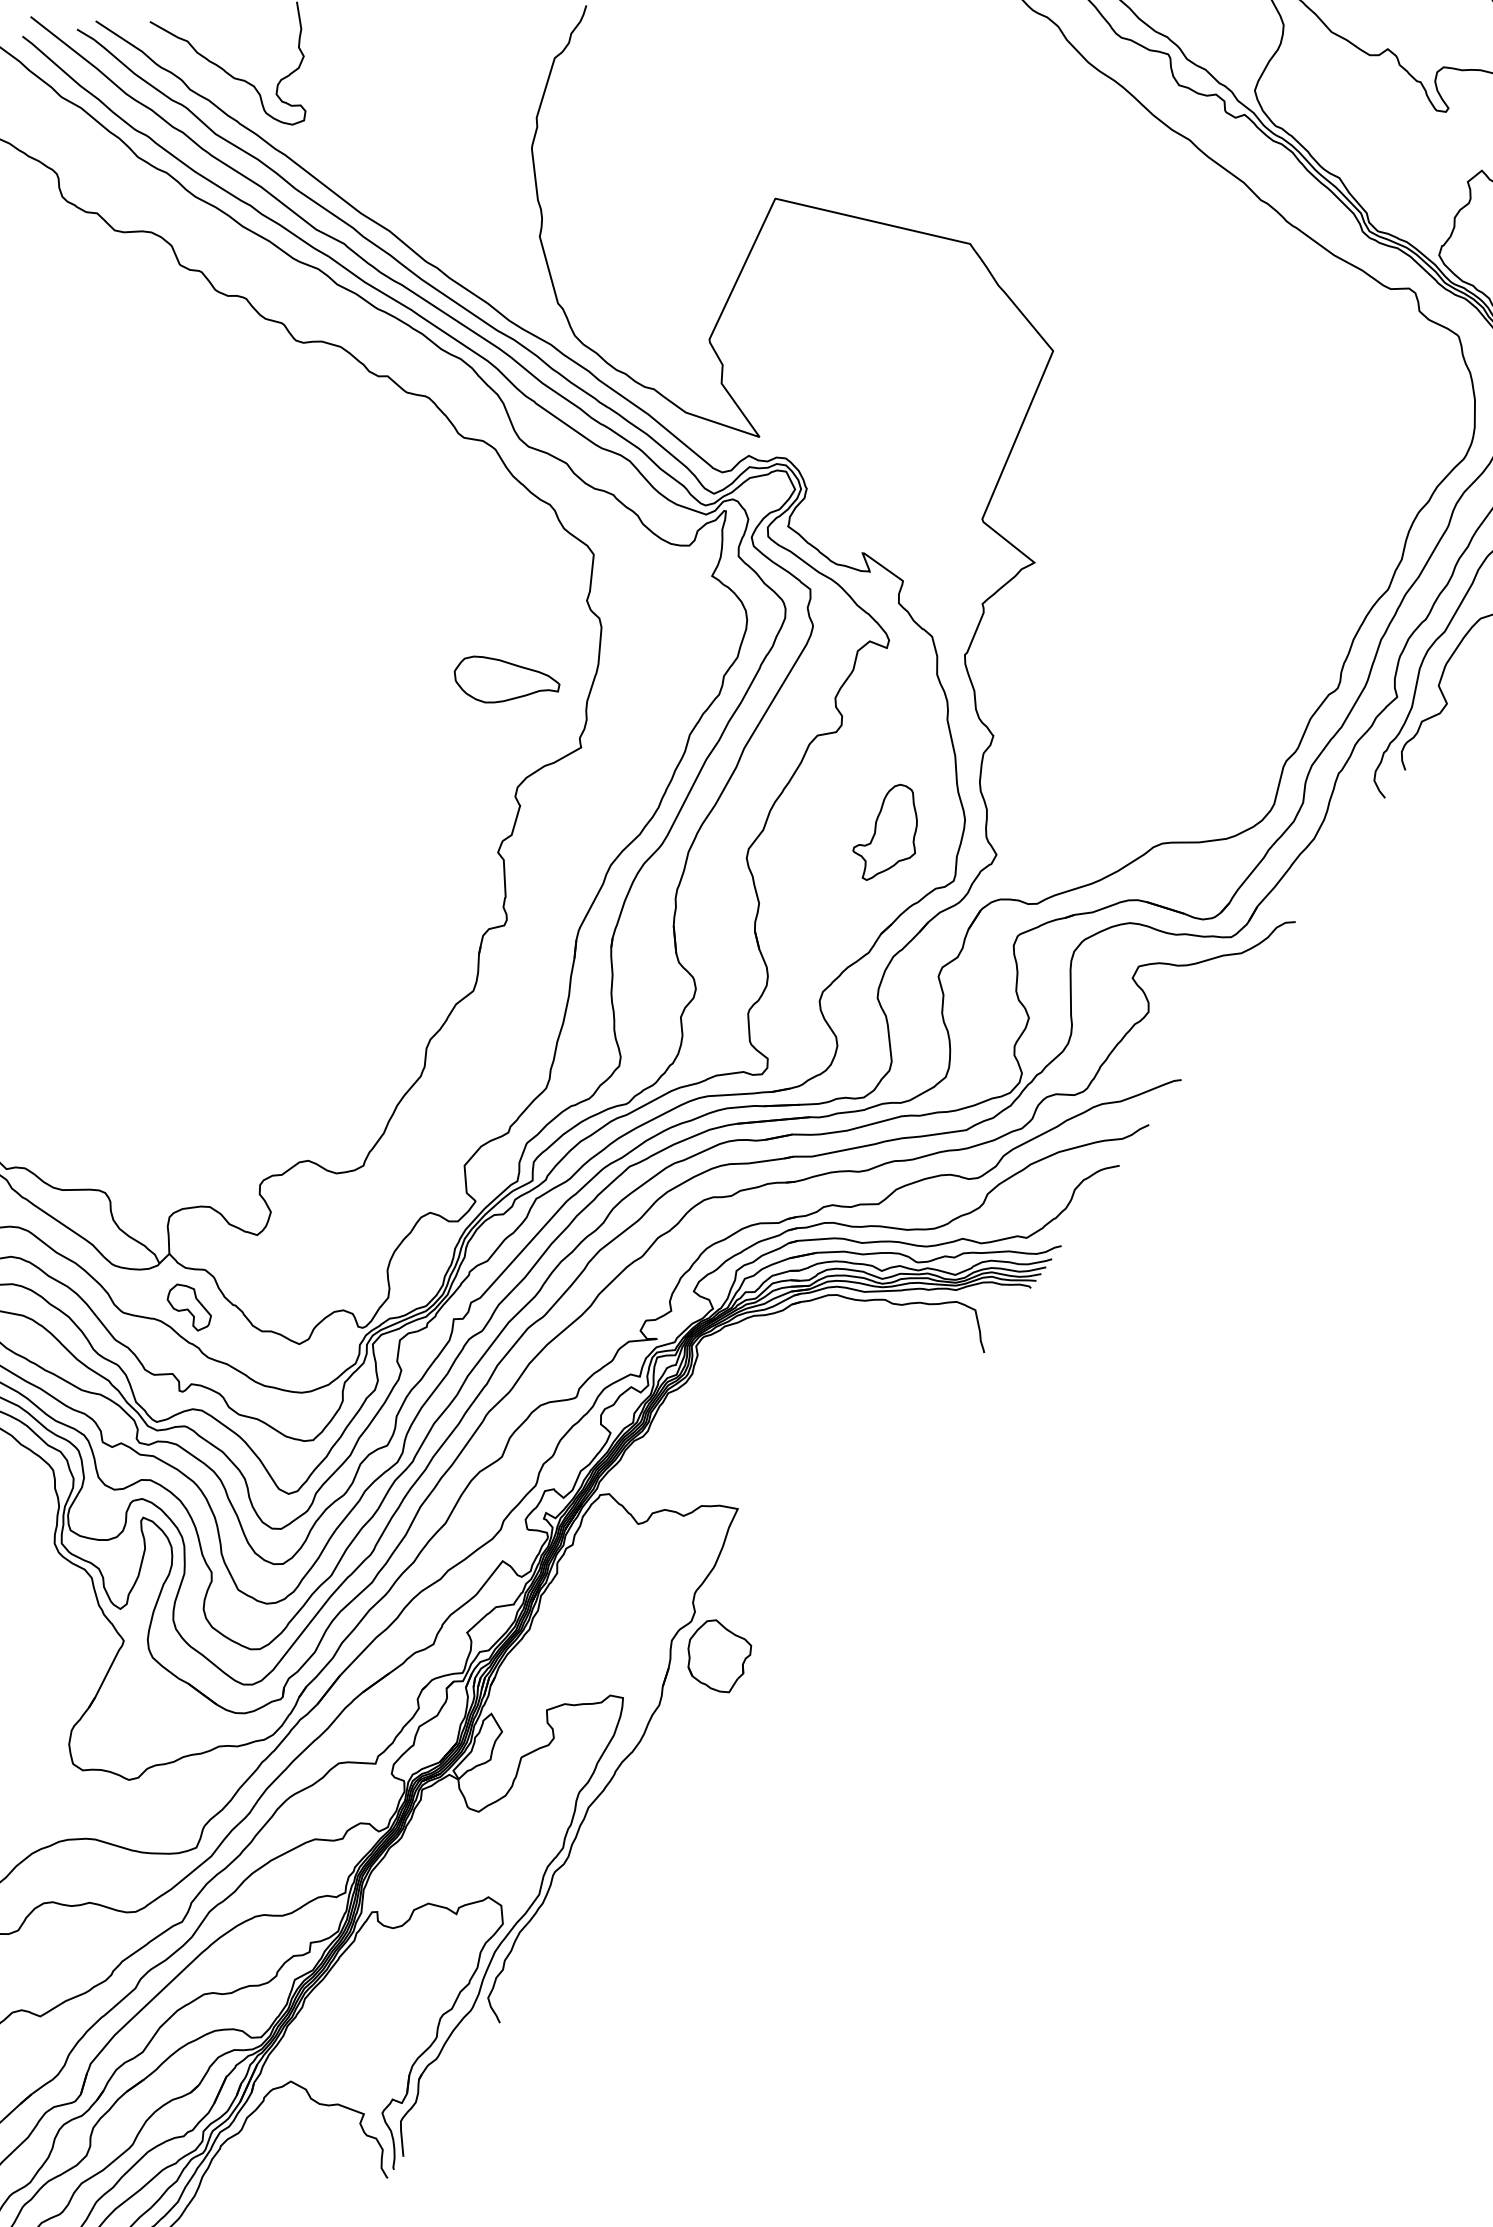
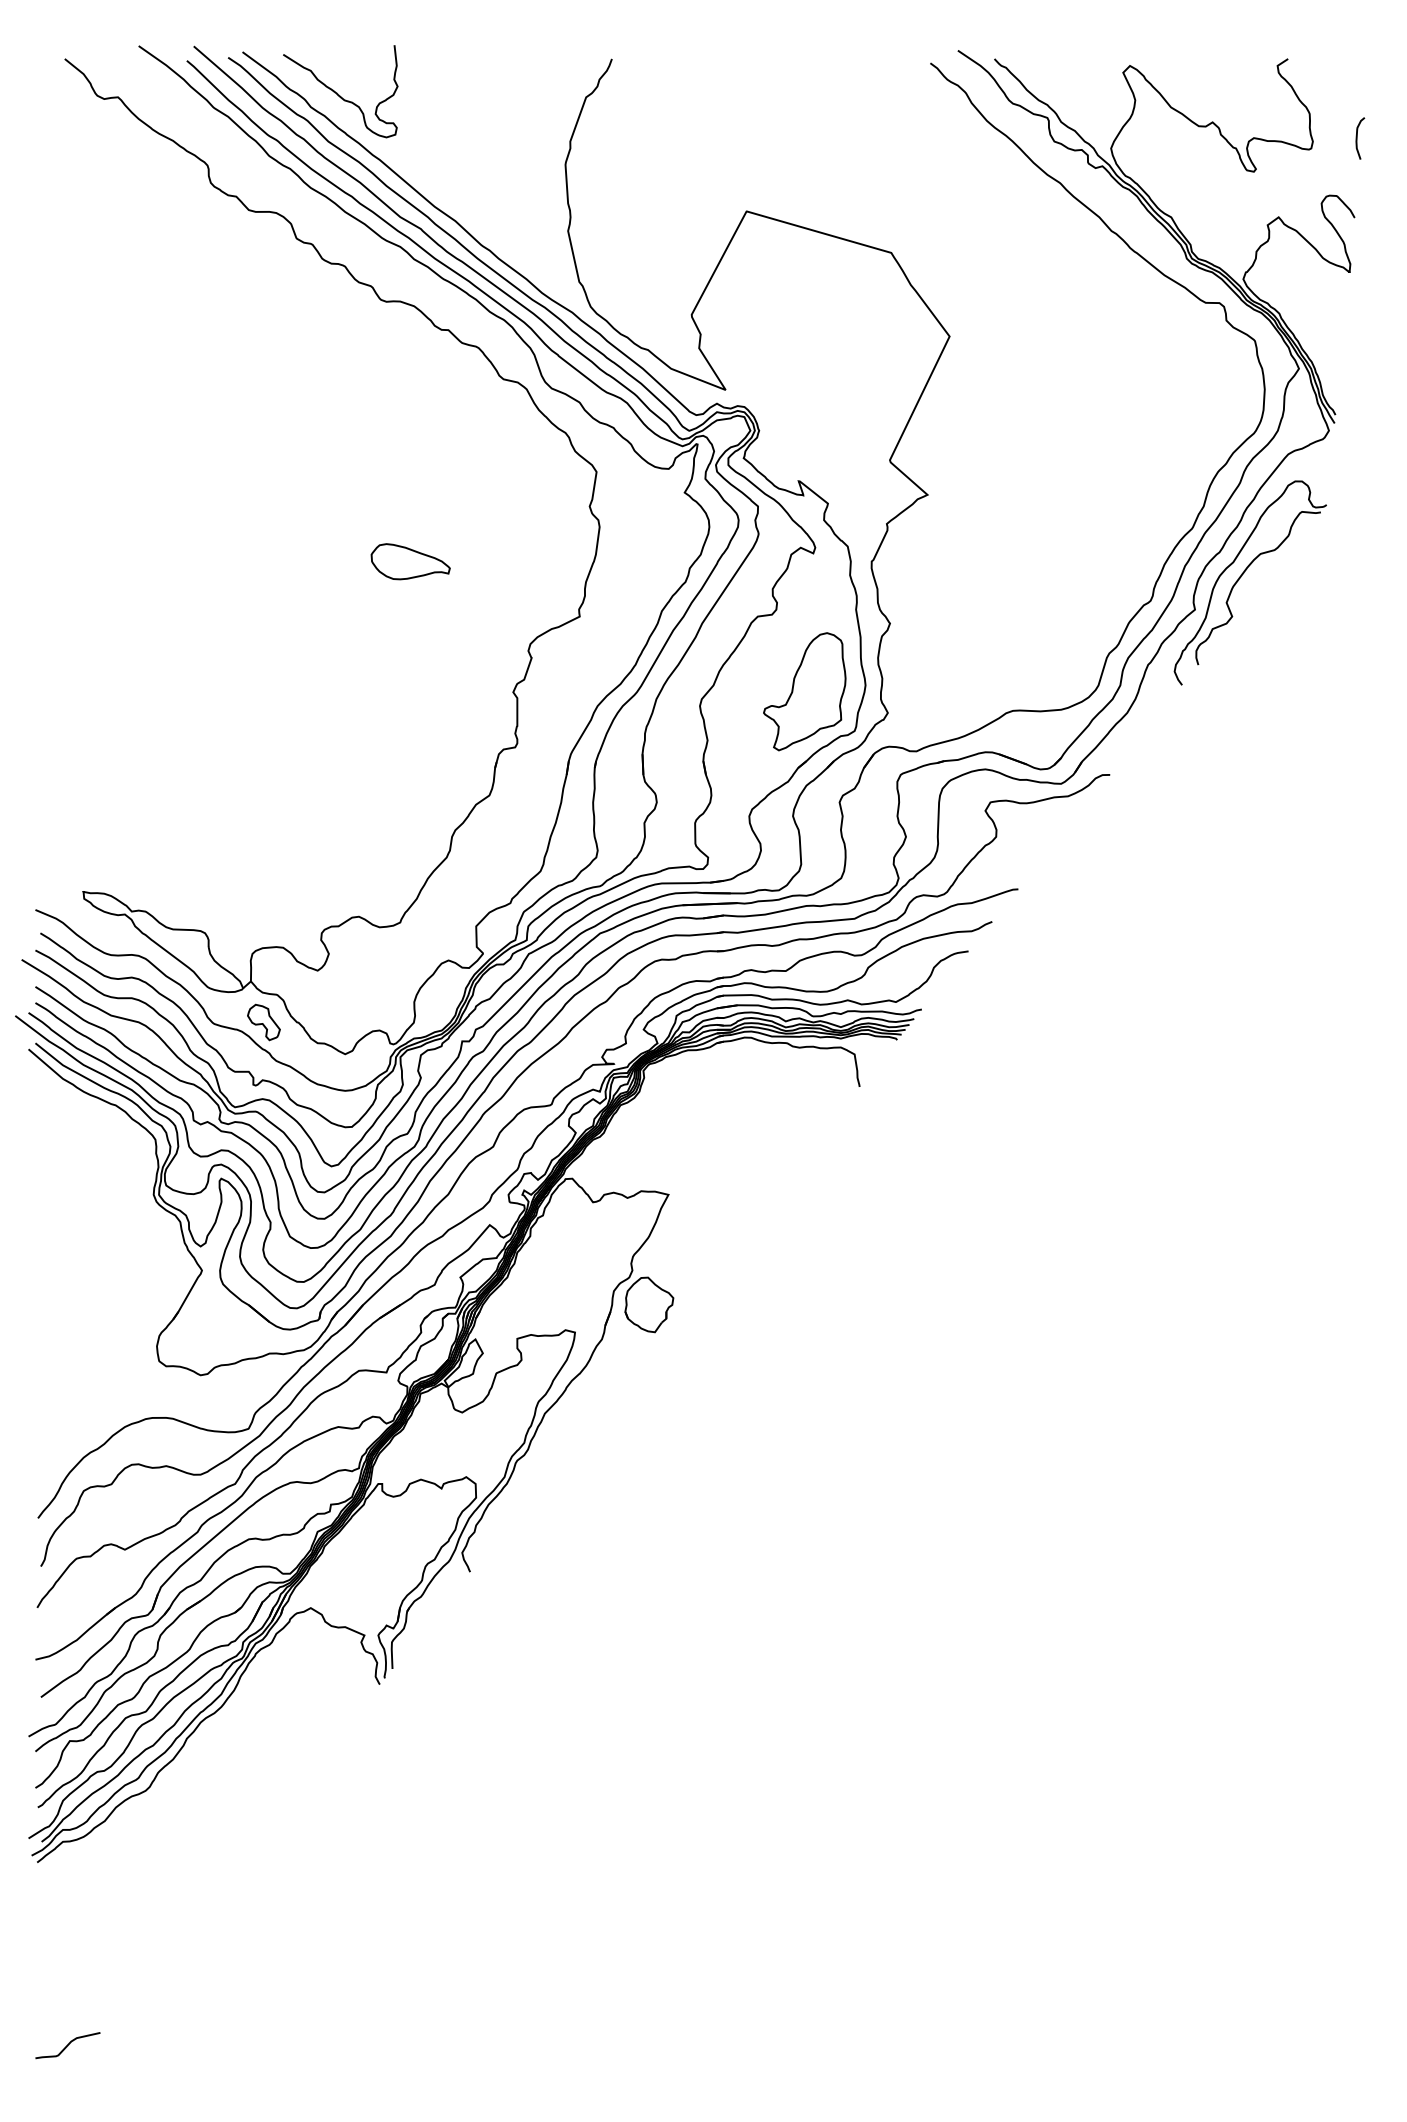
part: (506, 678) -> (410, 561), moved
part: (884, 831) -> (804, 691), size x1.67

